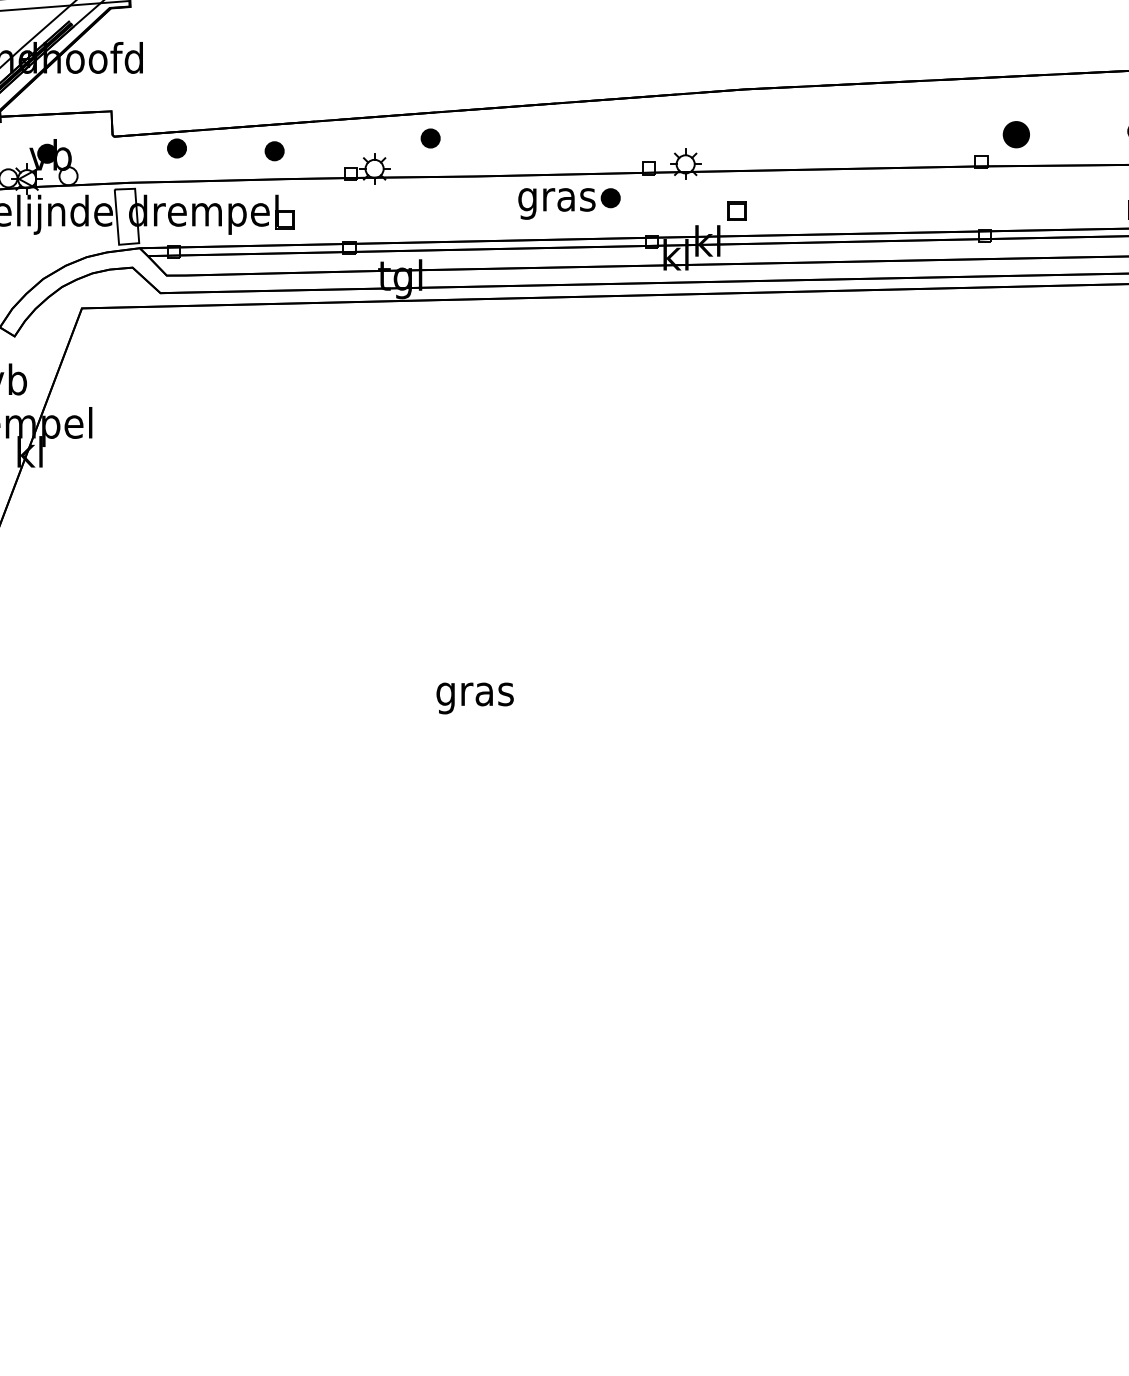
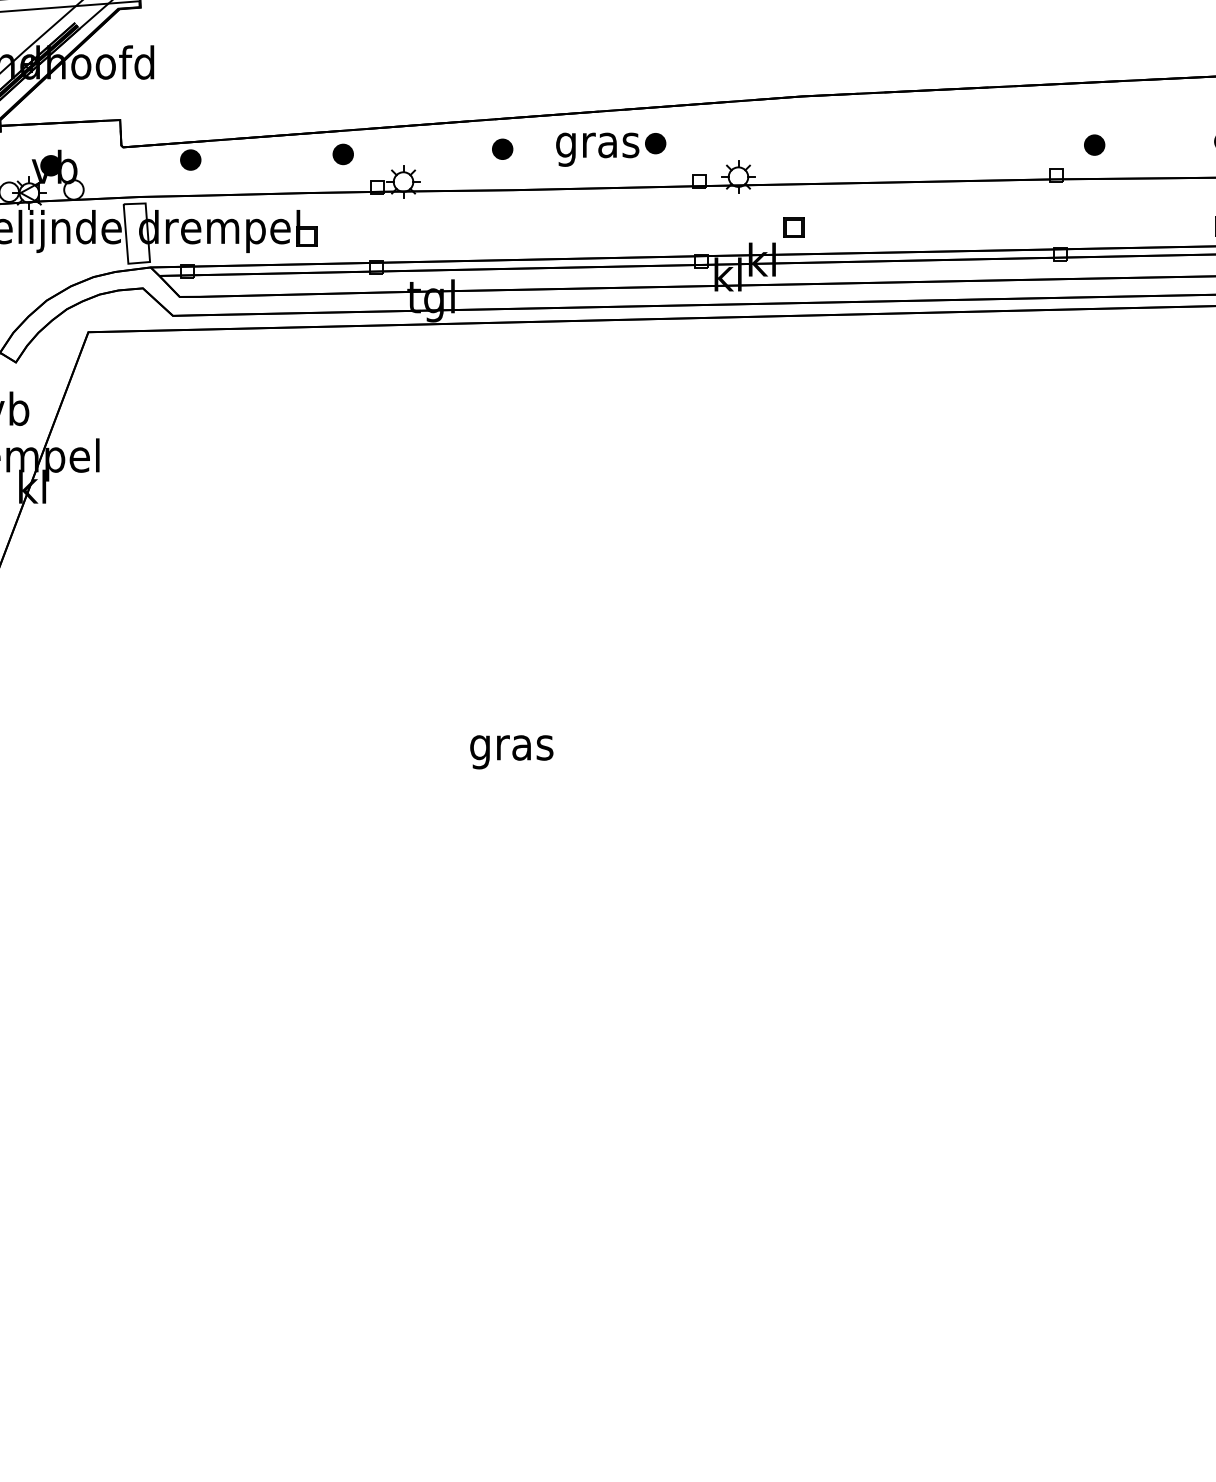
part: (1016, 134) -> (1094, 144), size x0.71
part: (430, 138) -> (502, 149), moved
part: (274, 151) -> (343, 154), moved
part: (569, 203) -> (611, 149), moved

